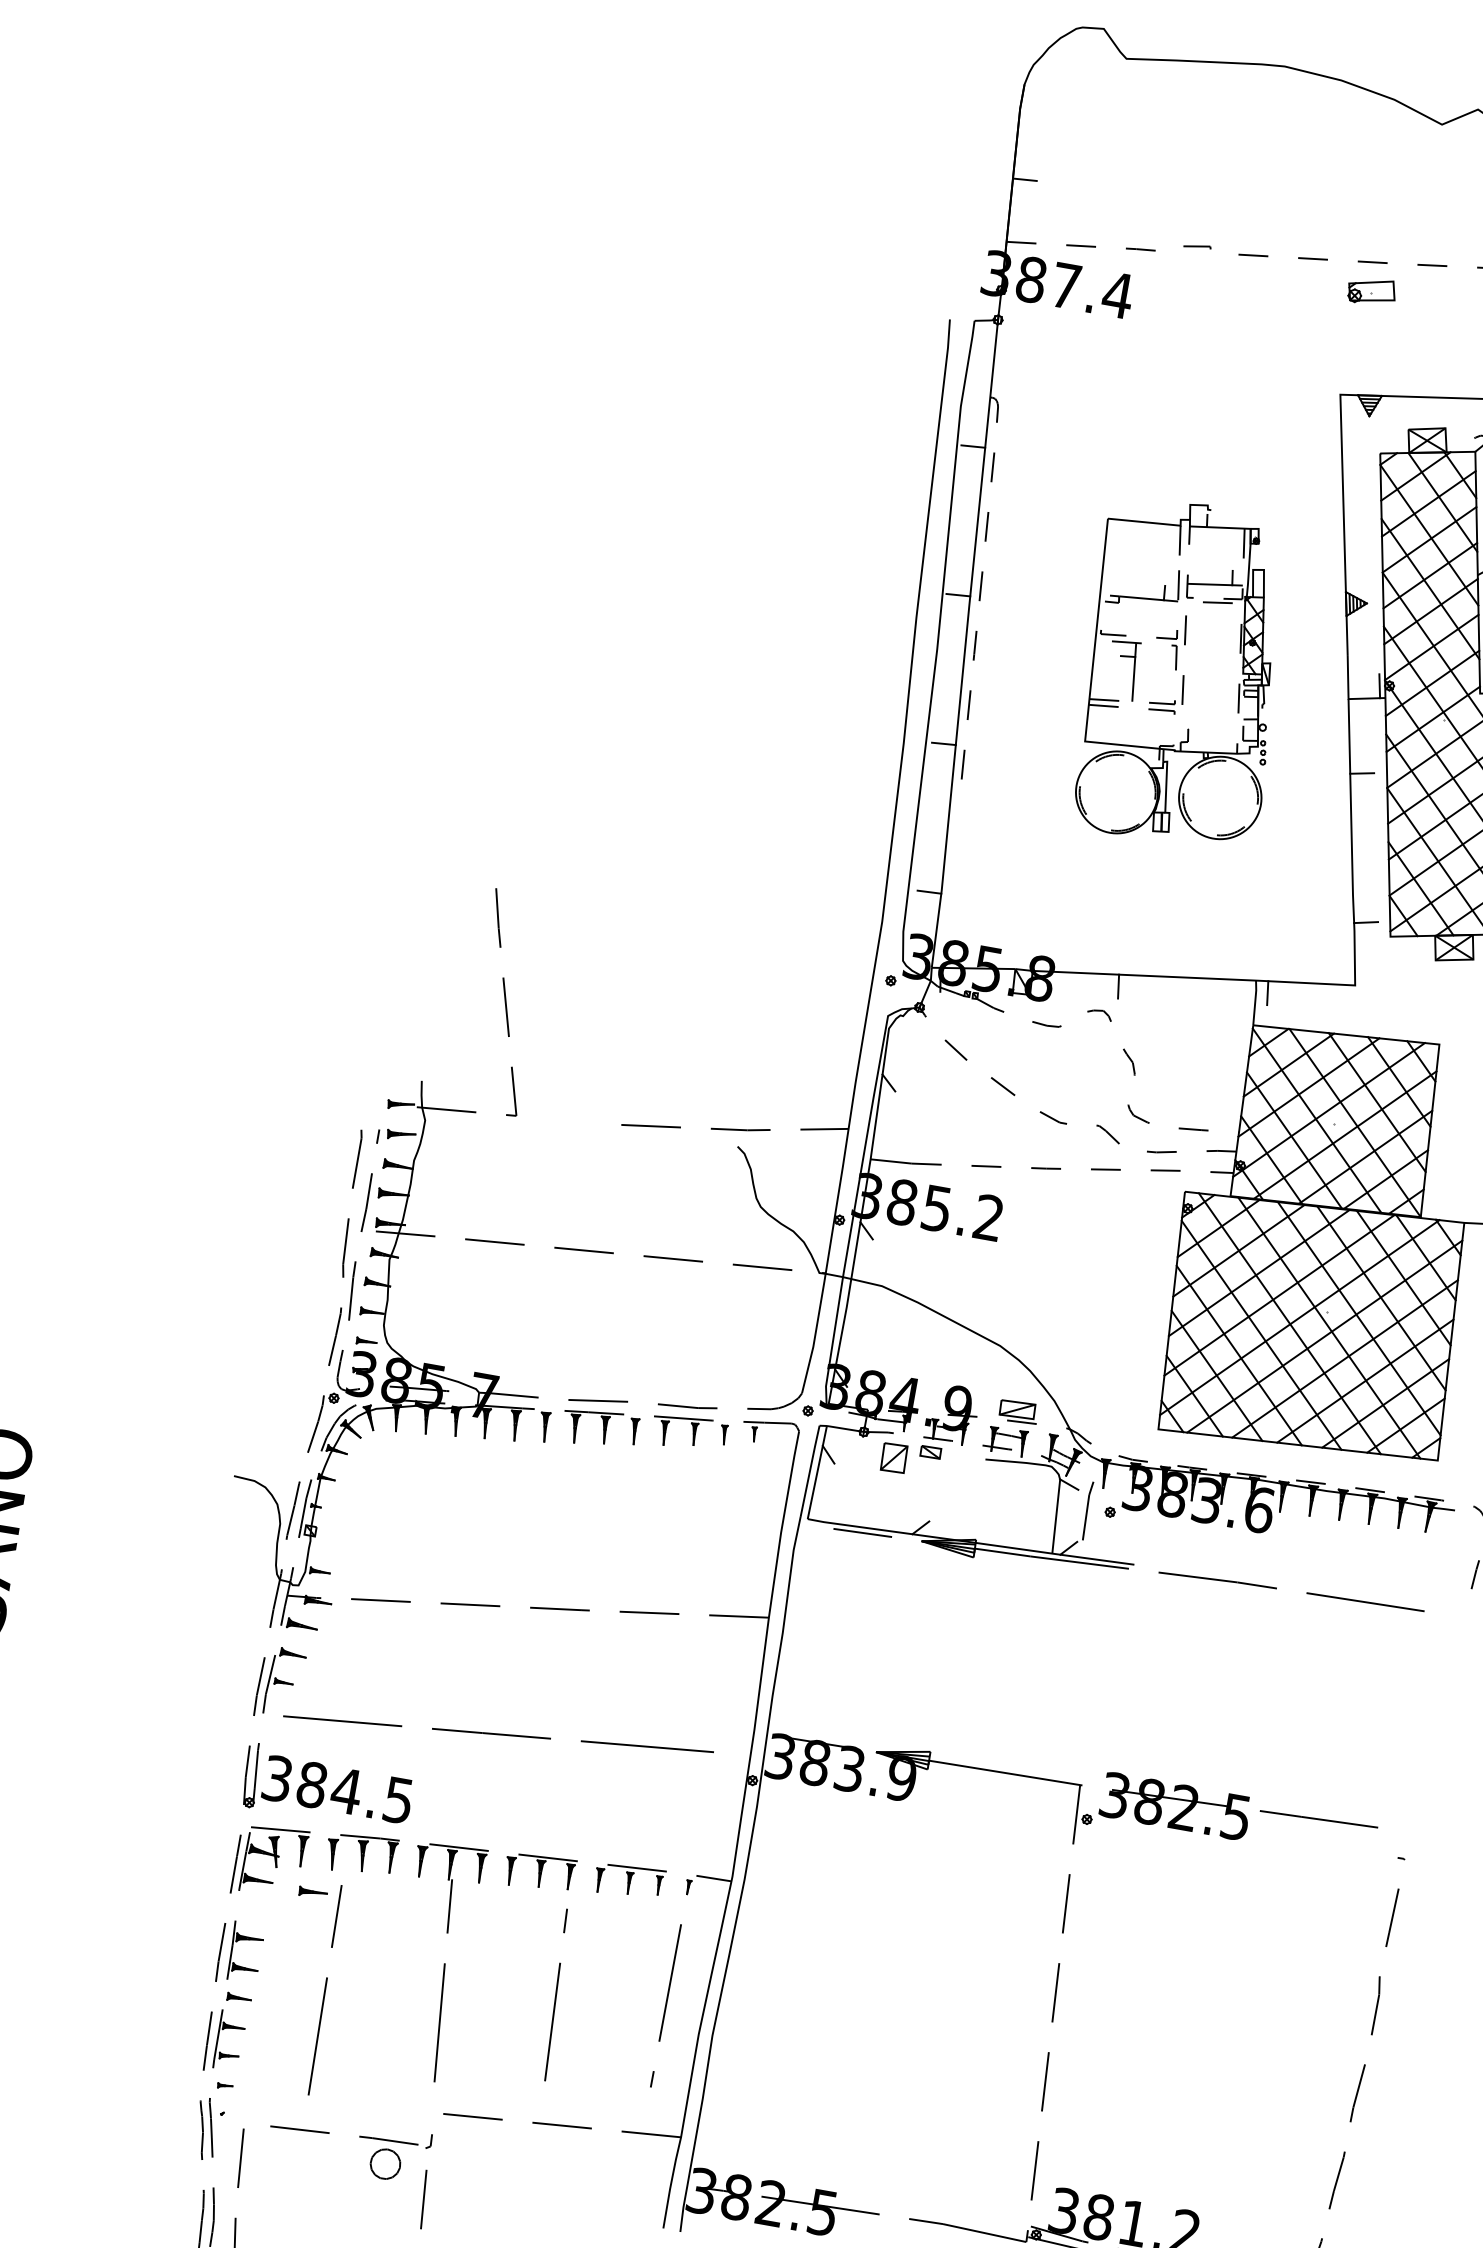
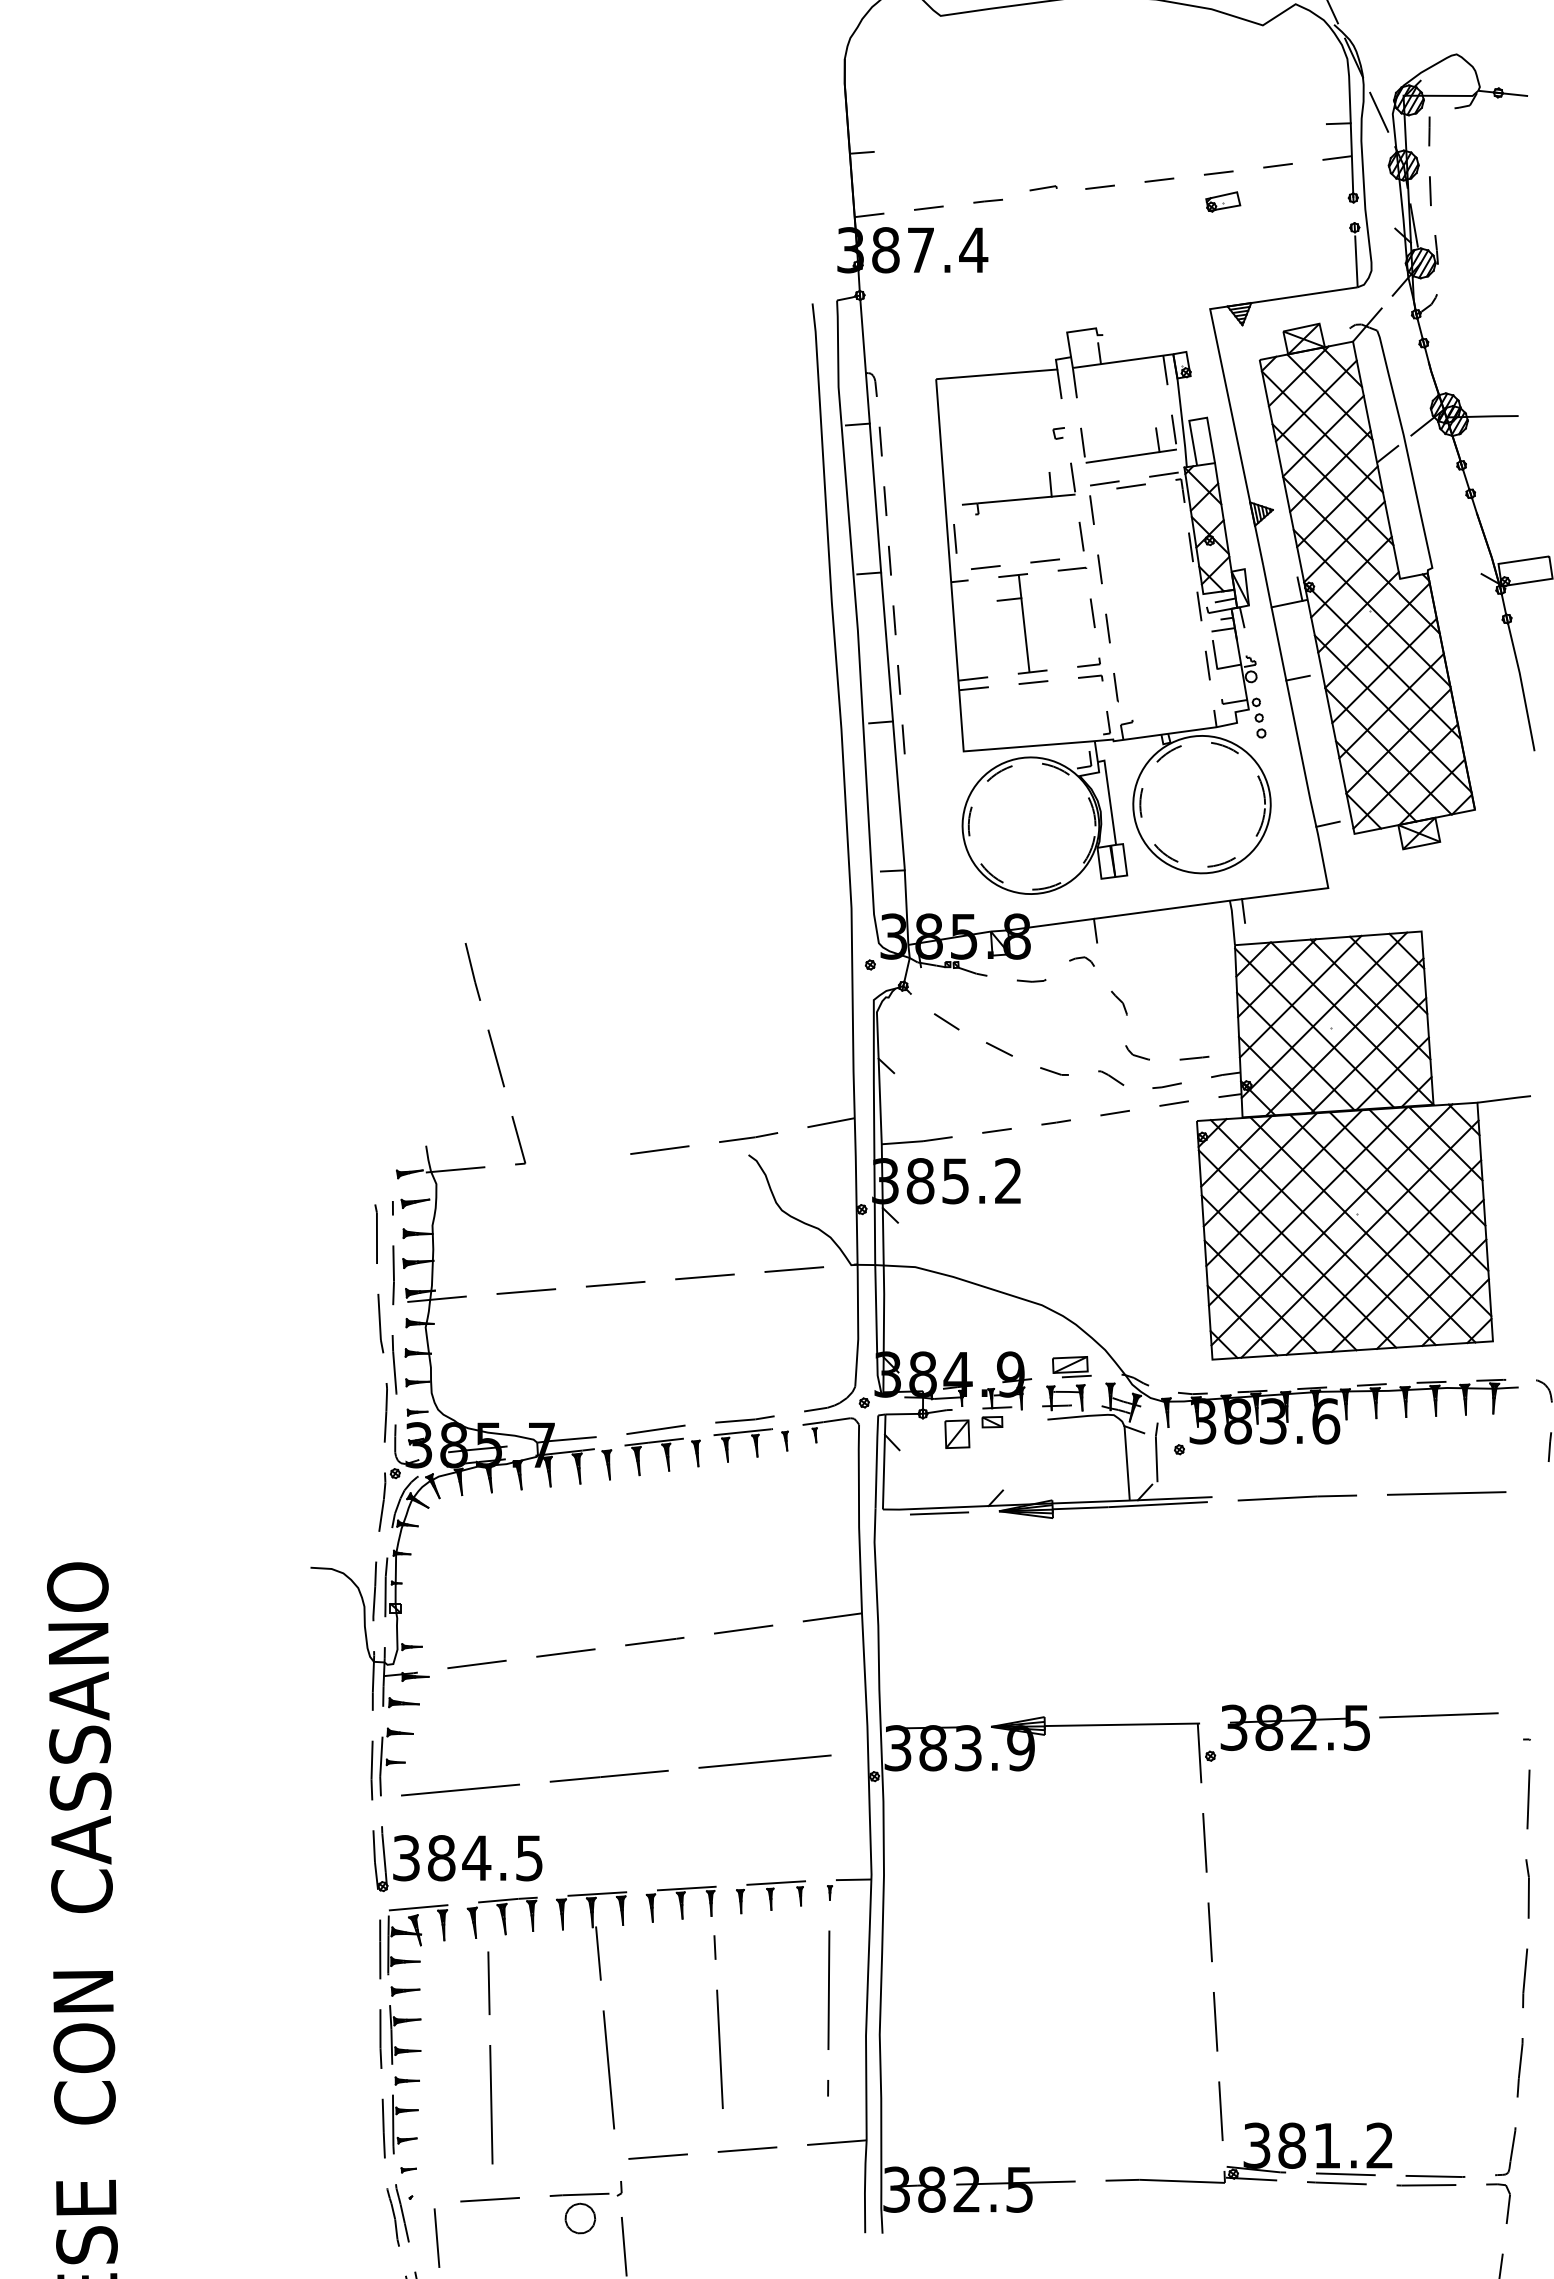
part: (1372, 291) -> (1223, 201), size x0.71
part: (1182, 672) -> (1103, 610), size x1.67
part: (313, 1893) -> (405, 1991), moved

